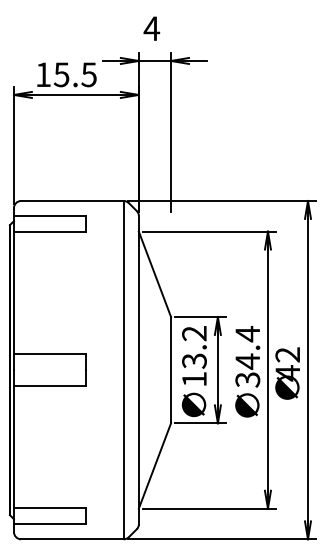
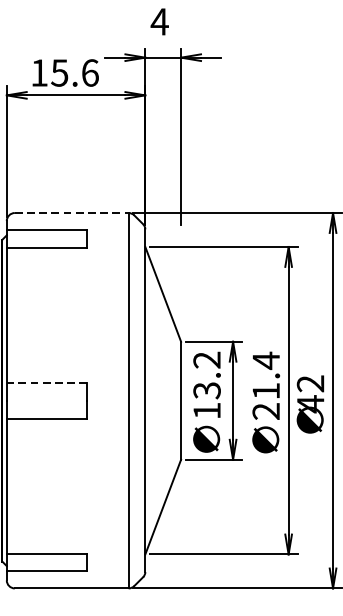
text: (88, 74) -> (89, 72), 15.5 -> 15.6
line: (72, 200) -> (71, 212), solid -> dashed
line: (49, 354) -> (46, 383), solid -> dashed
text: (247, 370) -> (265, 401), 34.4 -> 21.4

